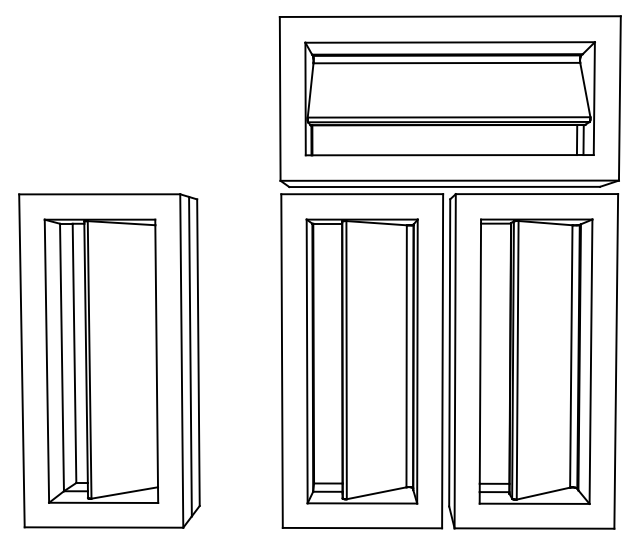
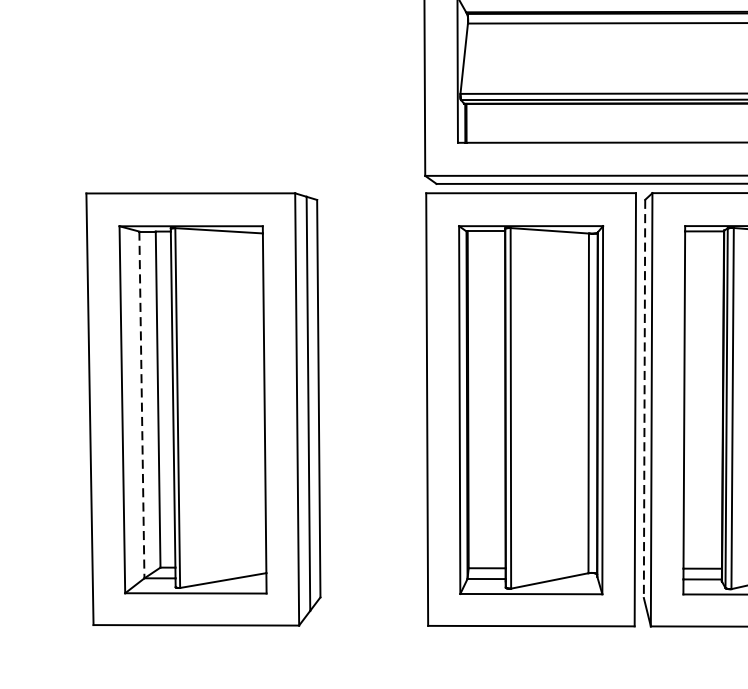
line: (449, 352) -> (644, 398), solid -> dashed
line: (62, 357) -> (142, 404), solid -> dashed

